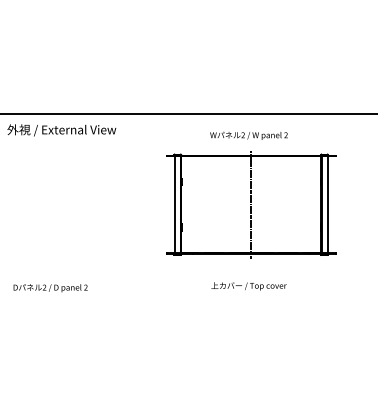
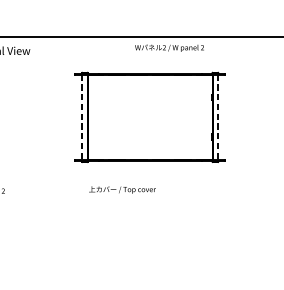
text: (248, 135) -> (169, 47), moved
line: (251, 204) -> (150, 117), removed
line: (174, 205) -> (82, 118), solid -> dashed
line: (327, 205) -> (218, 118), solid -> dashed
text: (248, 286) -> (122, 190), moved

